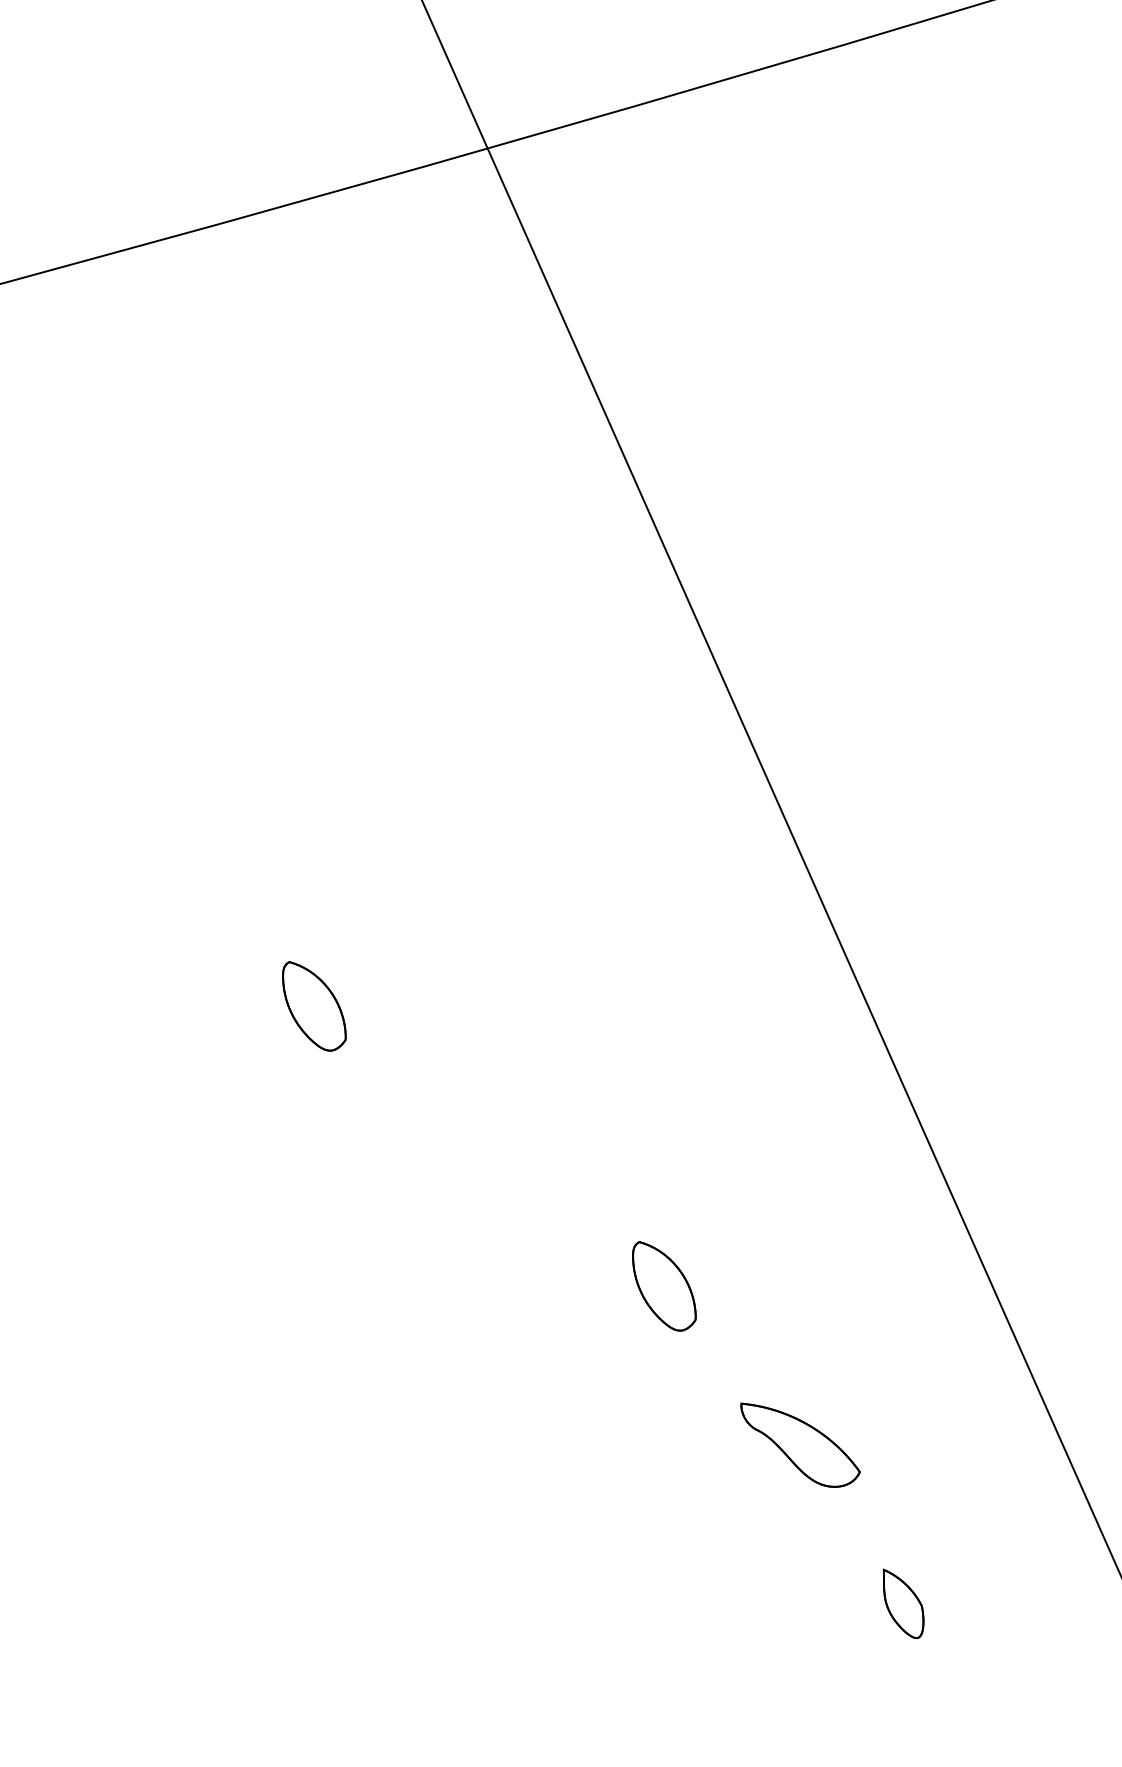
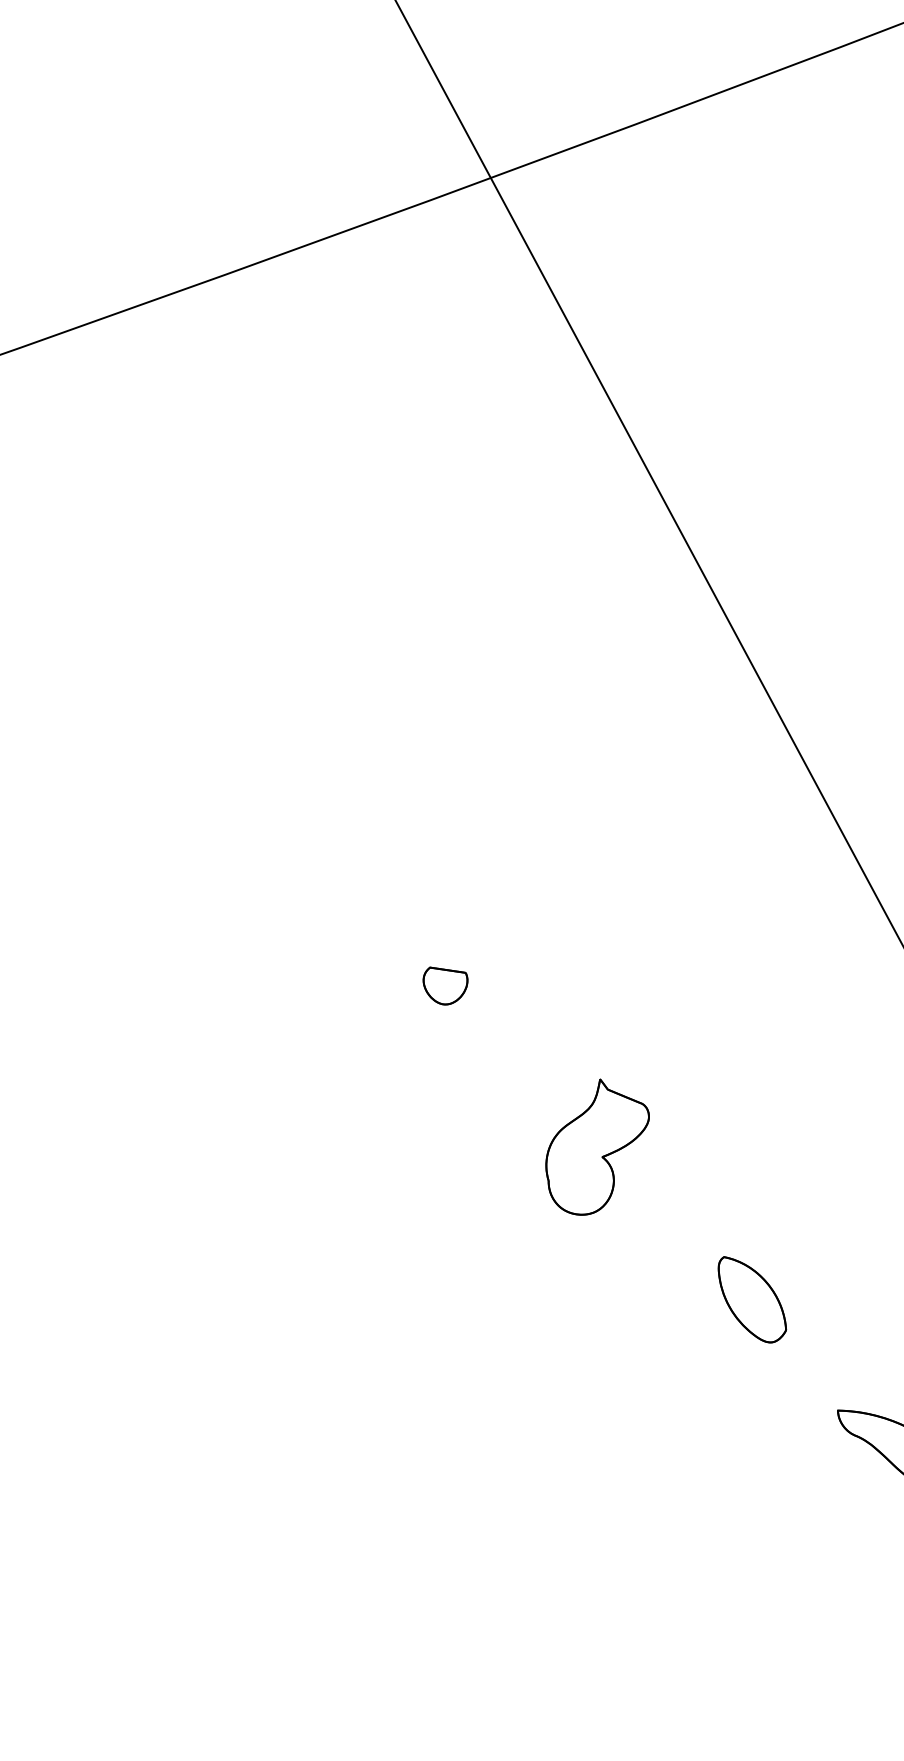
part: (382, 950) -> (446, 985), added
part: (314, 1006) -> (382, 1046), removed
part: (521, 1122) -> (597, 1146), added

